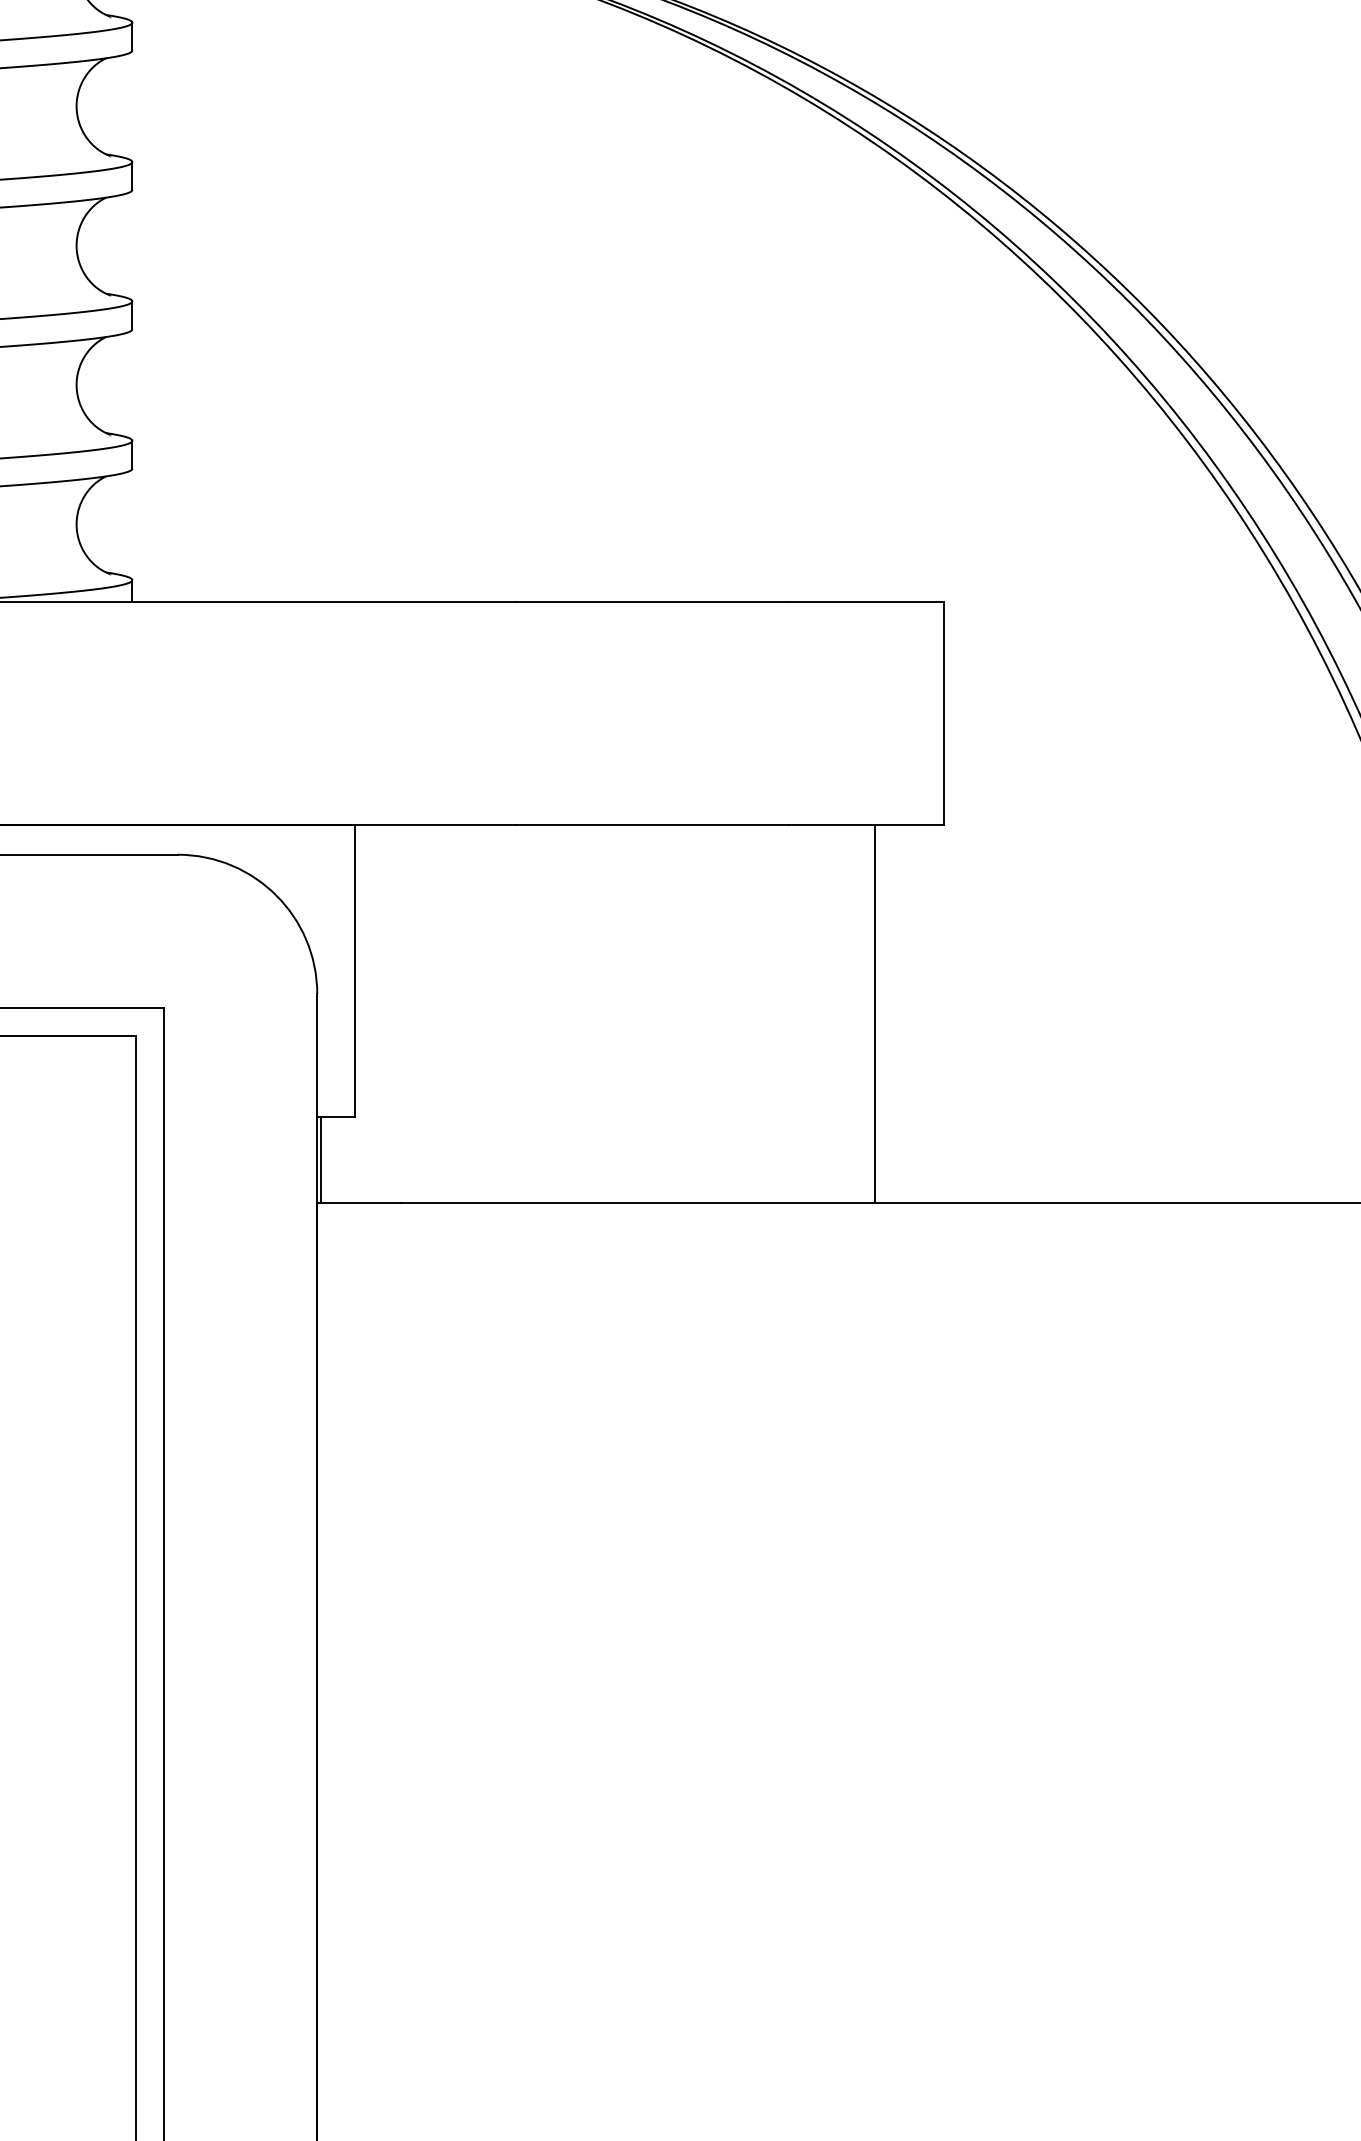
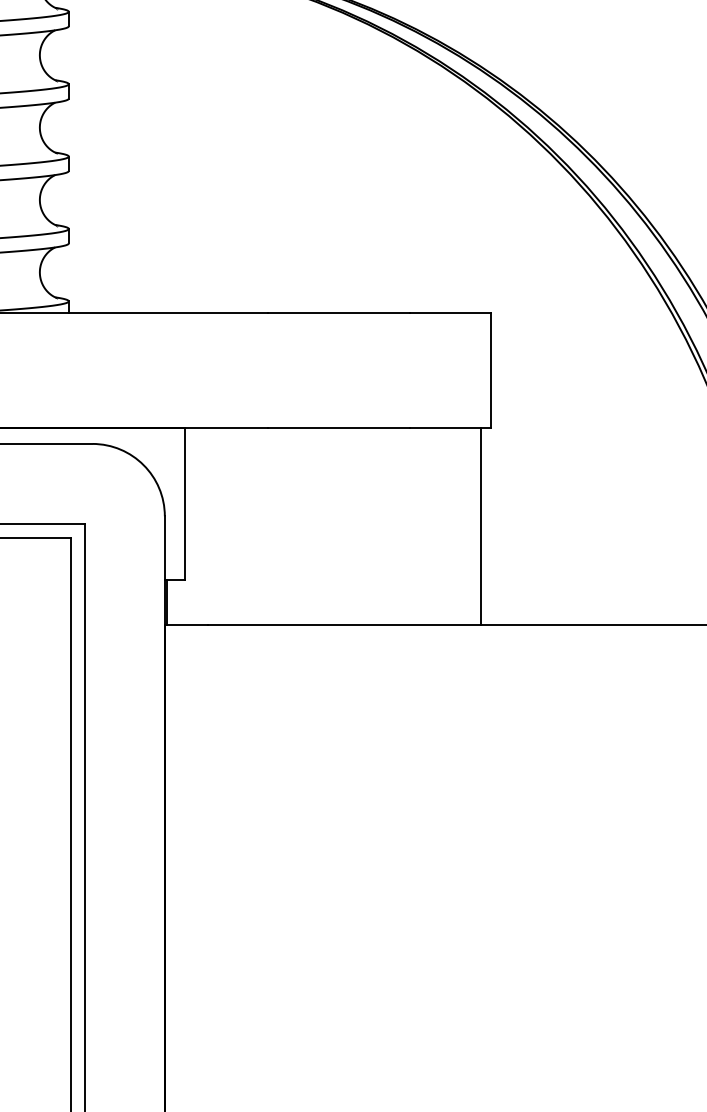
line: (874, 1013) -> (481, 526), moved

